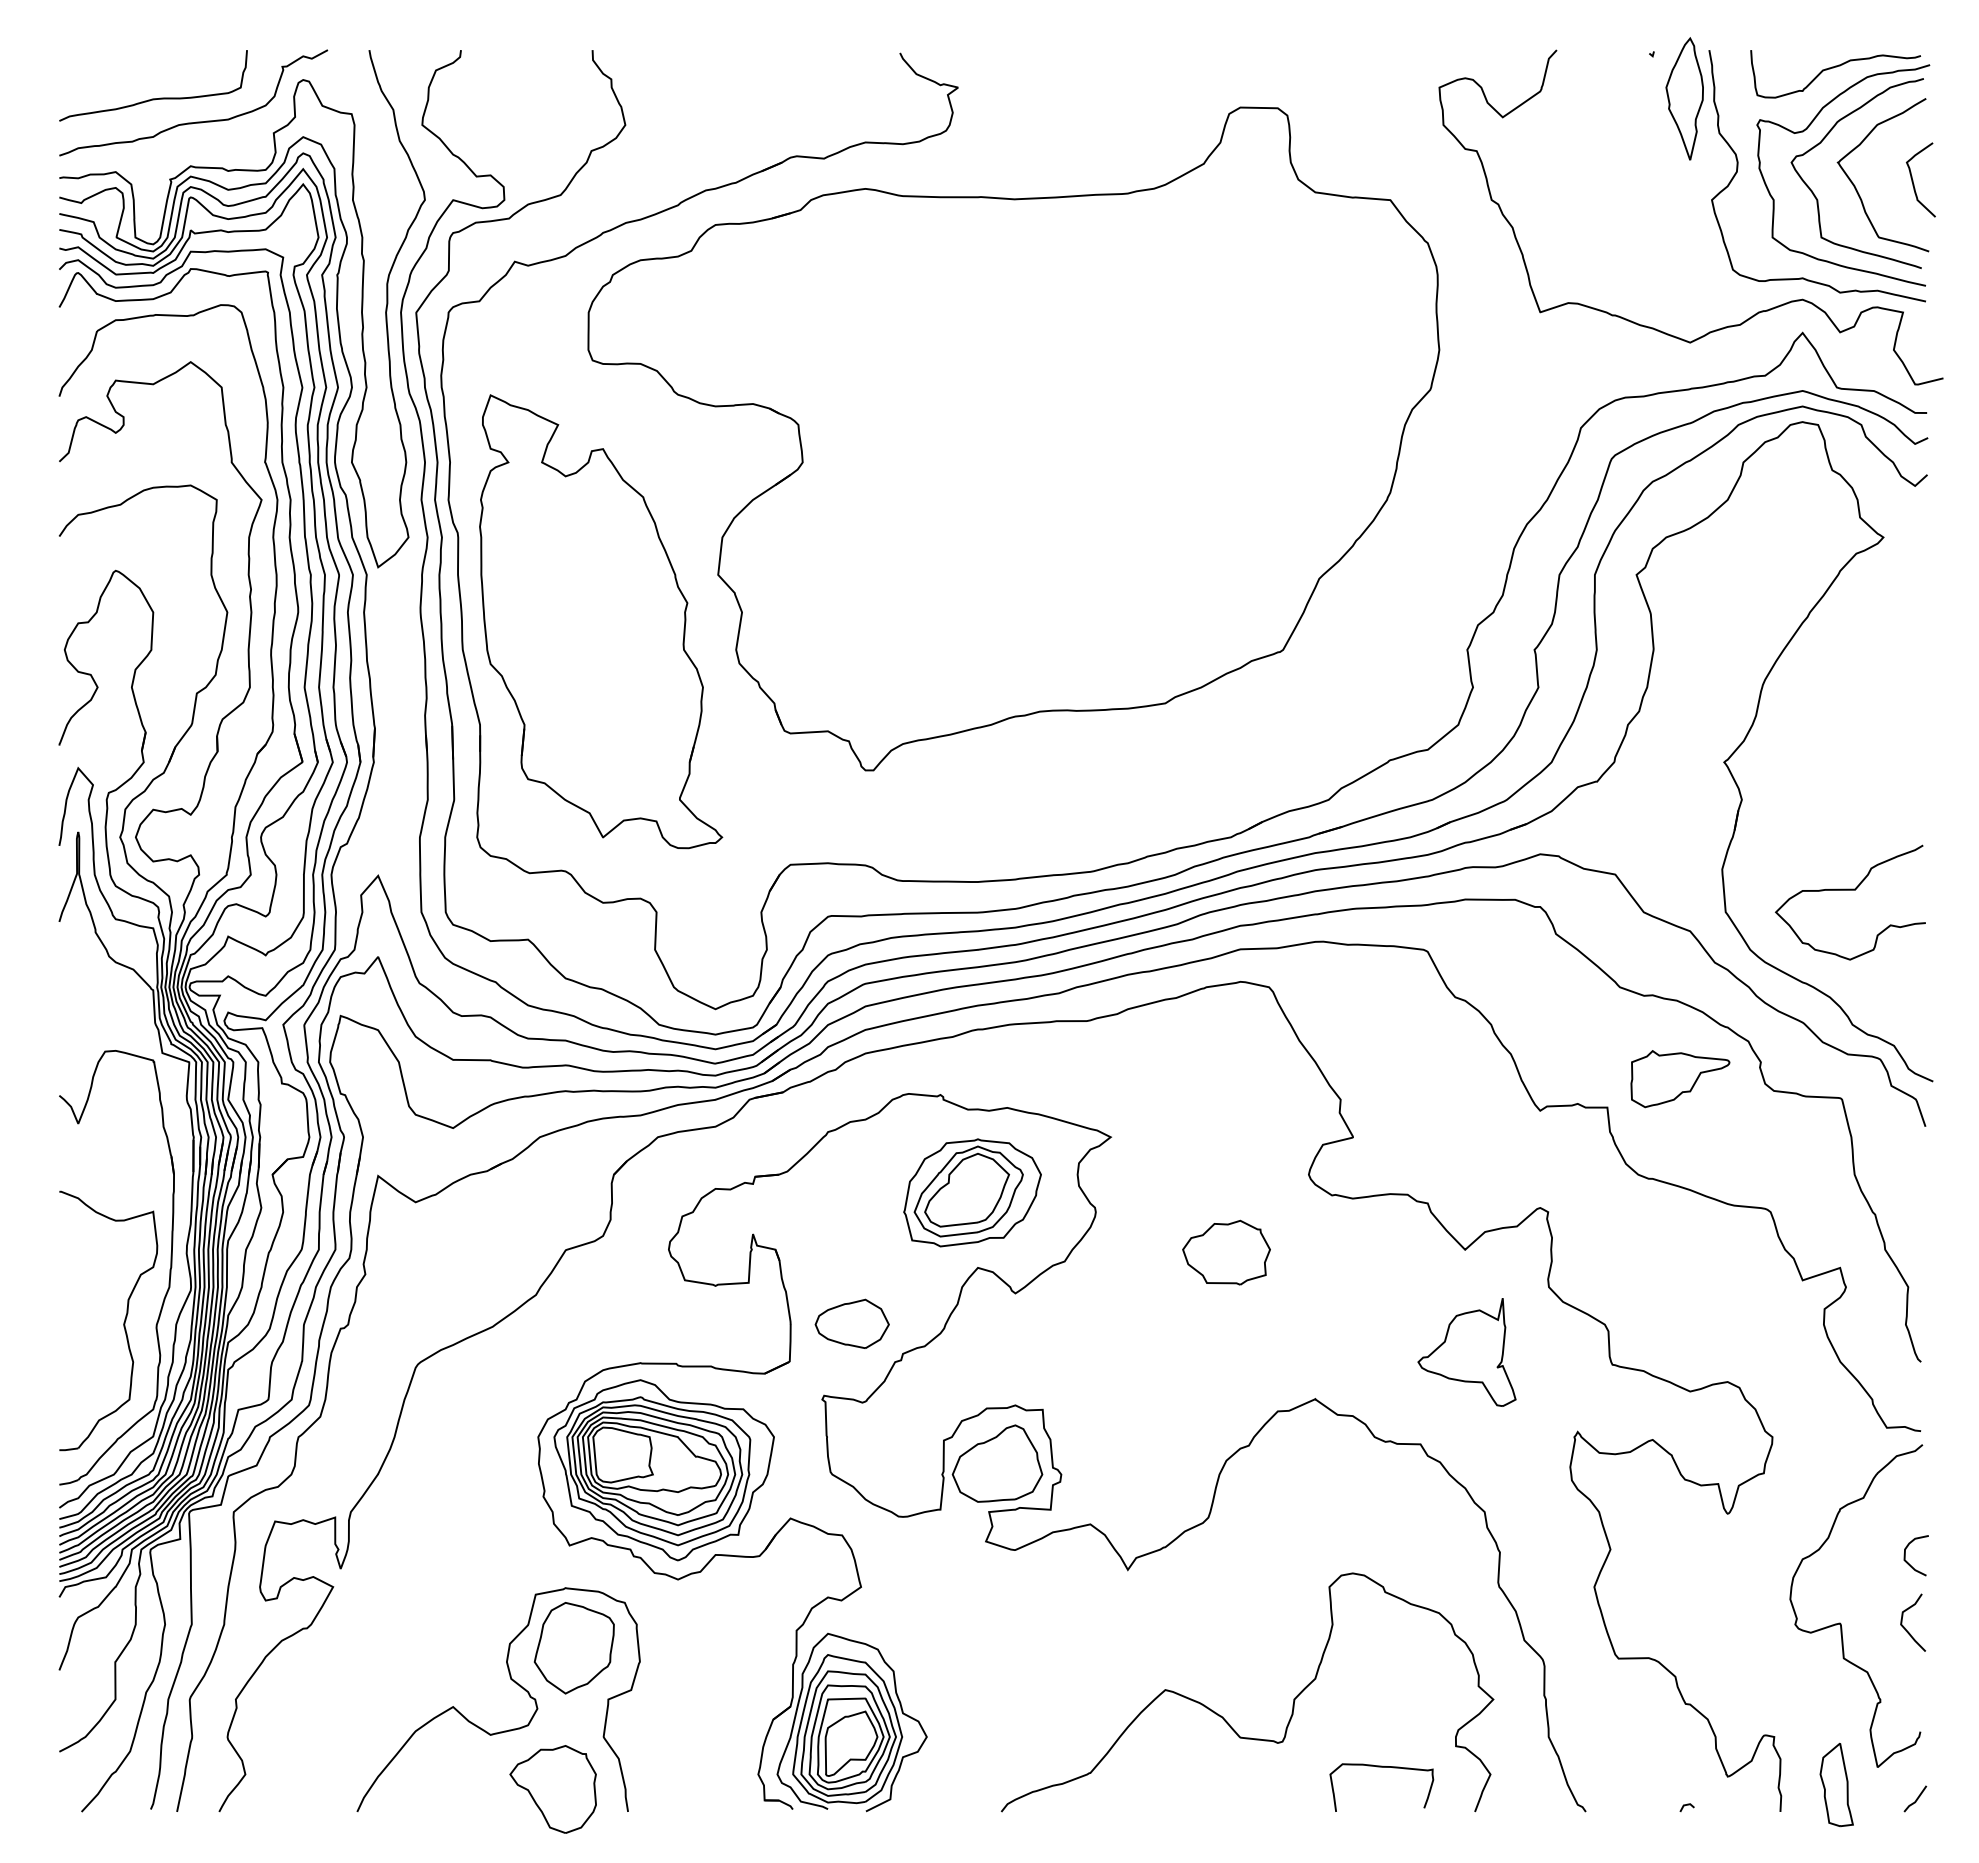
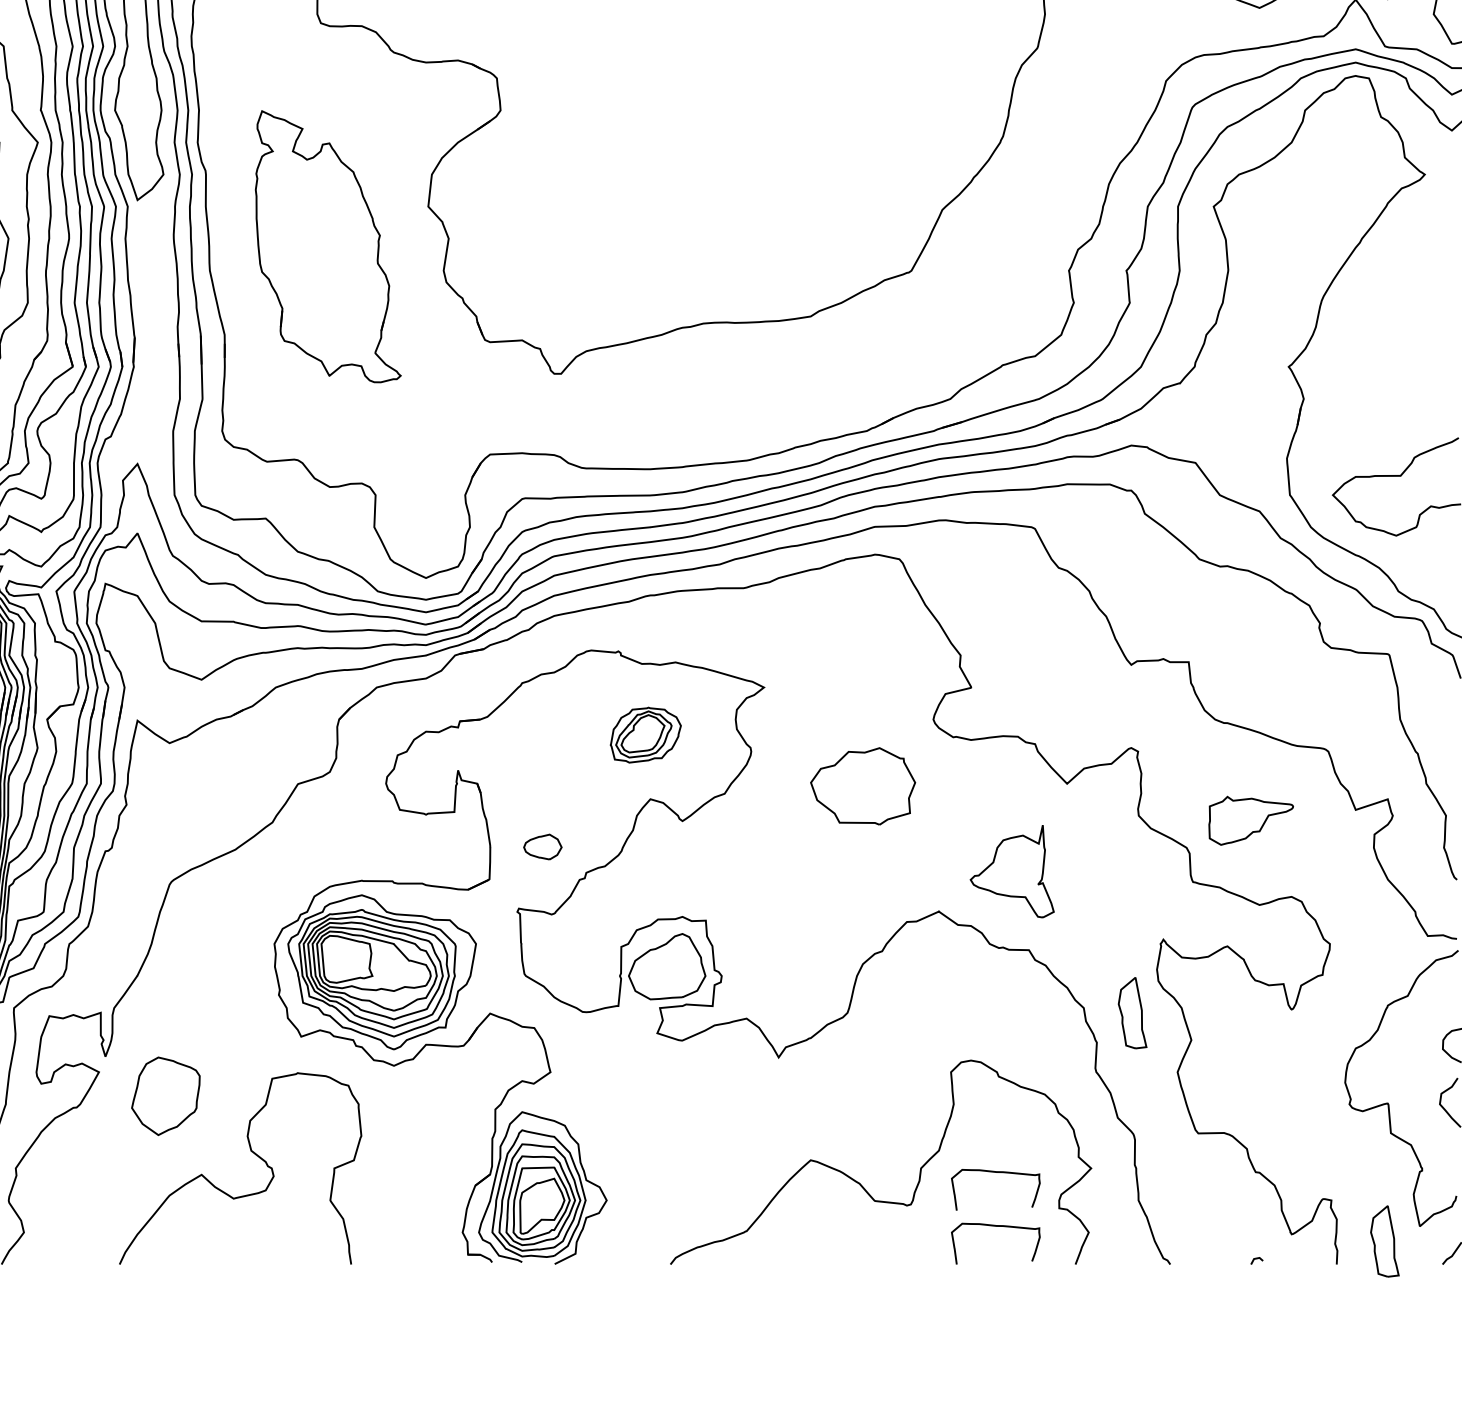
part: (601, 621) -> (328, 246), size x0.7
part: (1680, 1079) -> (1251, 821), moved
part: (972, 1192) -> (645, 734), size x0.6
part: (1226, 1252) -> (863, 786), size x1.4
part: (851, 1323) -> (542, 846), size x0.6
part: (1466, 1352) -> (1011, 871), moved
part: (1541, 1517) -> (1132, 1012), added
part: (573, 1648) -> (165, 1096), moved
curve: (1381, 1704) -> (995, 1172), added
part: (552, 1789) -> (286, 1245), removed

